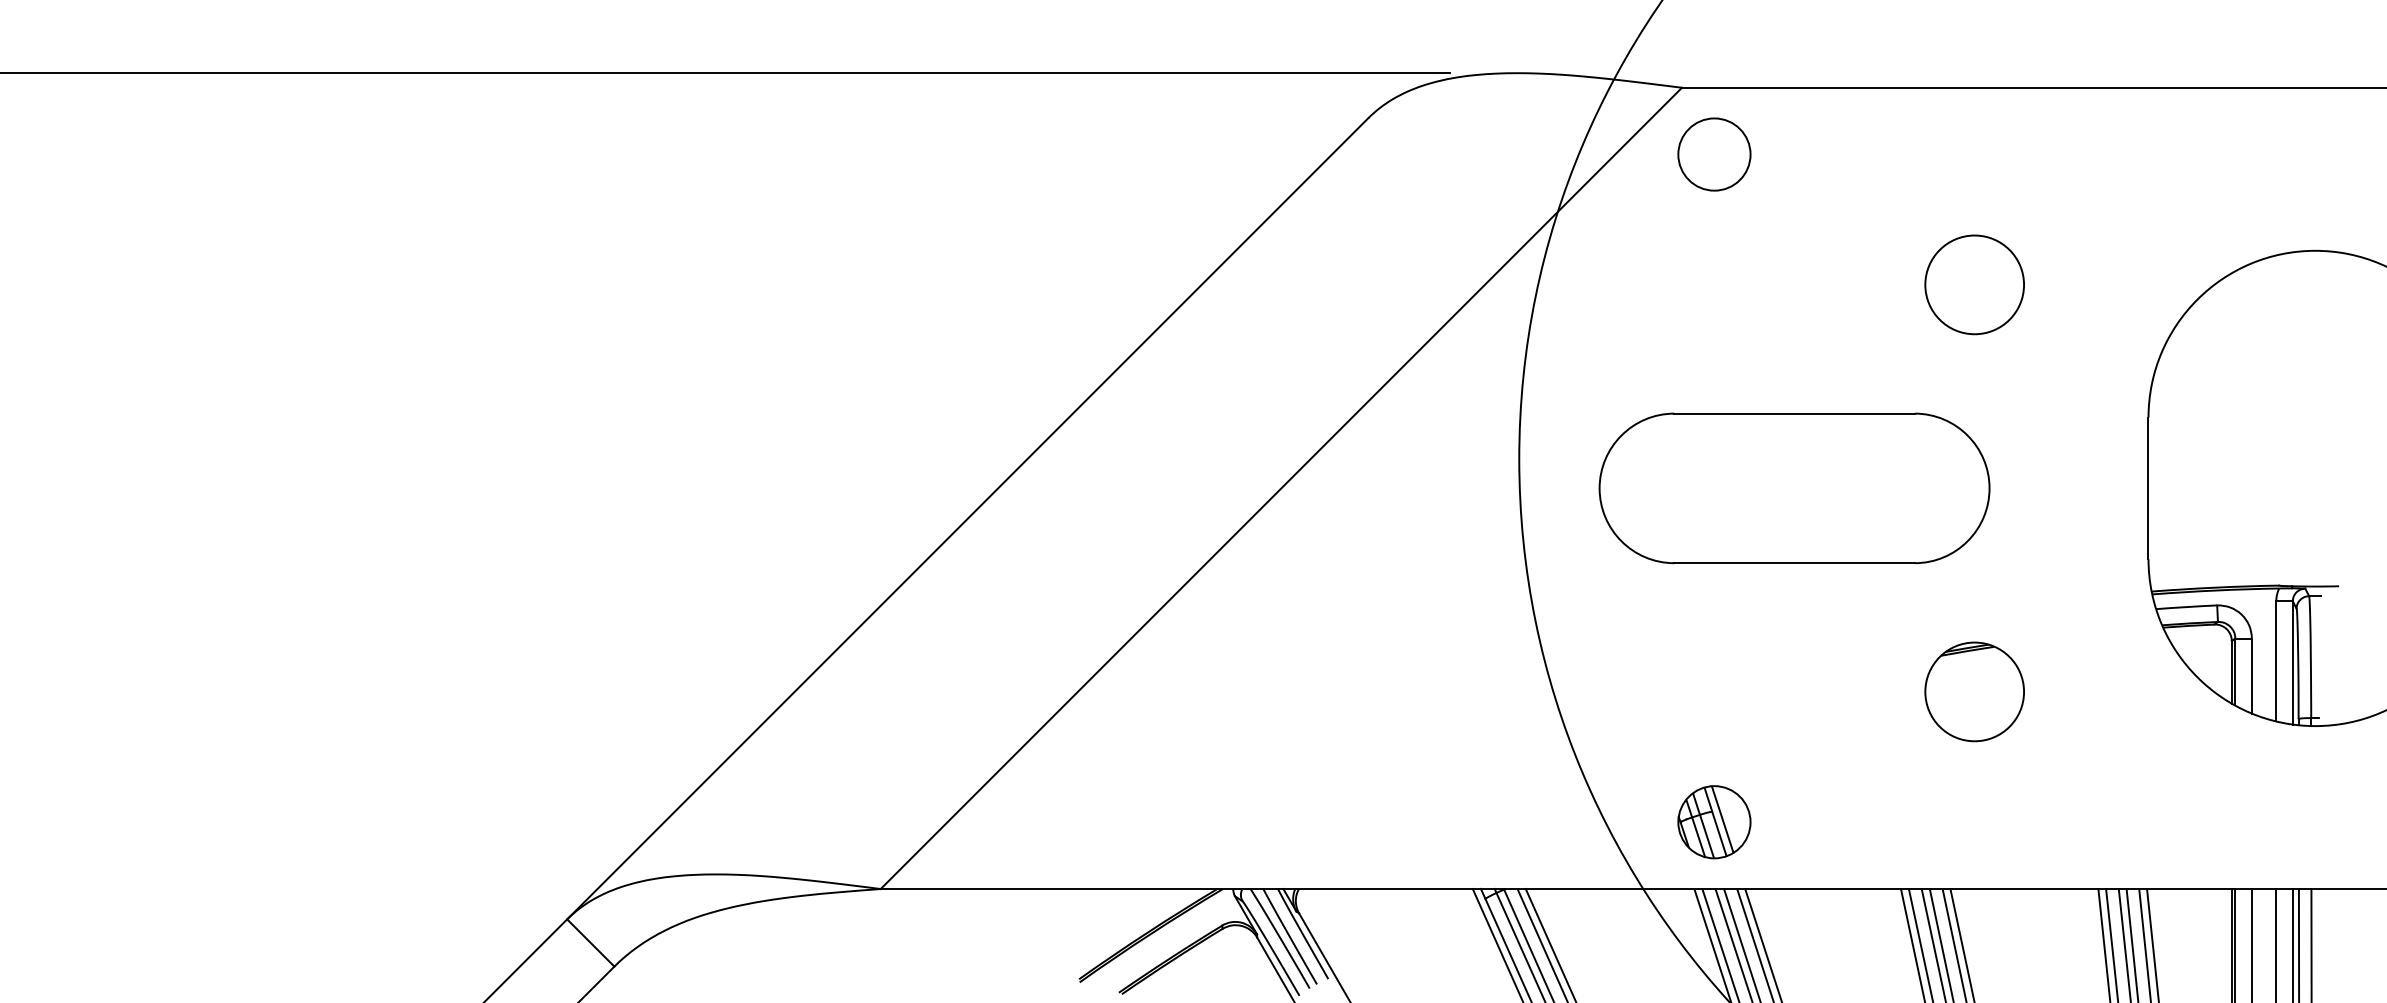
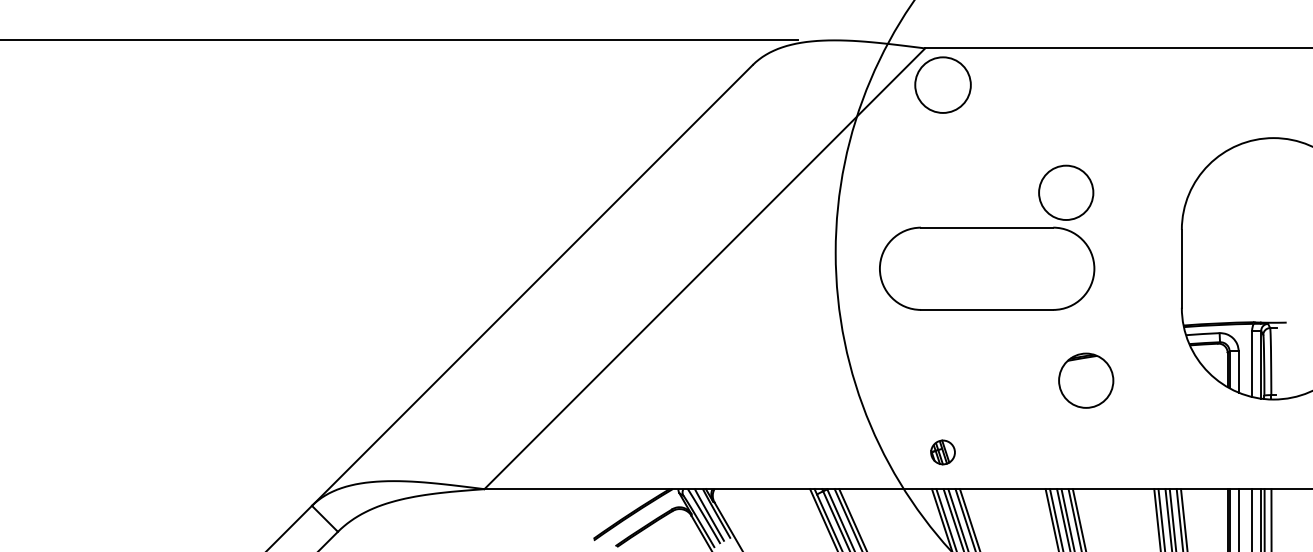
circle: (1713, 155) -> (942, 85), size x1.4
circle: (1975, 284) -> (1066, 192), moved
part: (1713, 822) -> (942, 452), size x0.6

